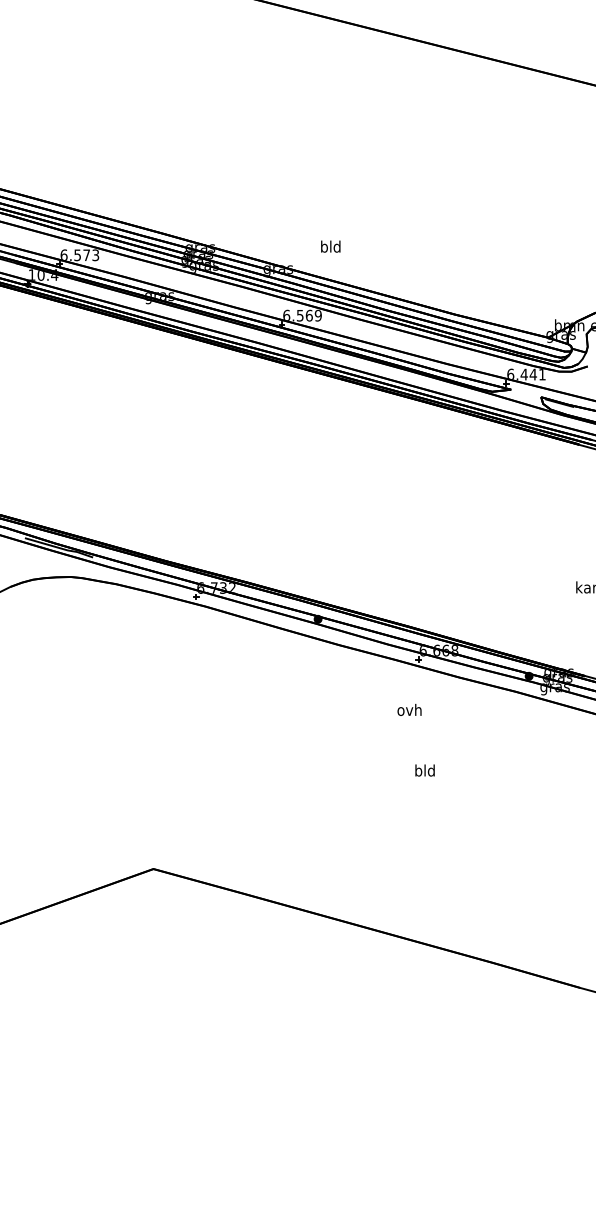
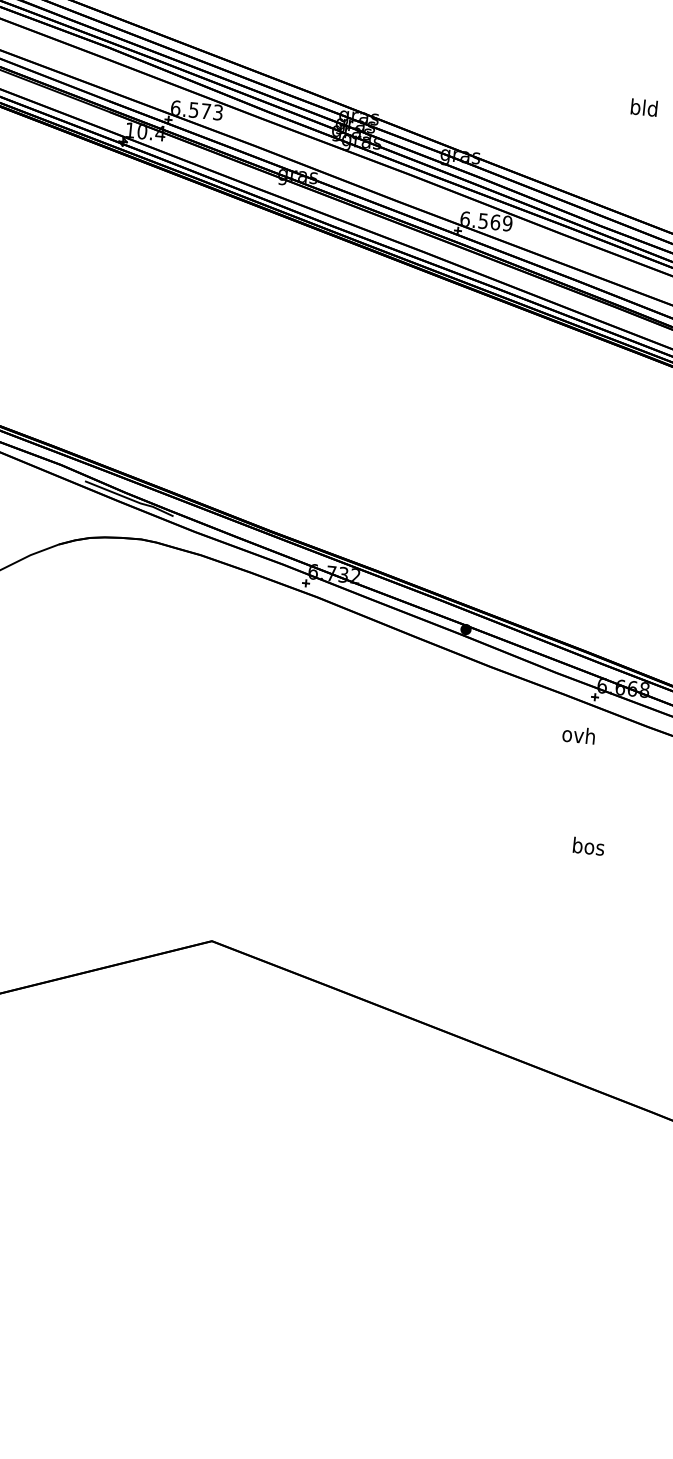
text: (330, 246) -> (643, 107), moved
text: (409, 709) -> (578, 734), moved
text: (424, 770) -> (587, 846), bld -> bos

